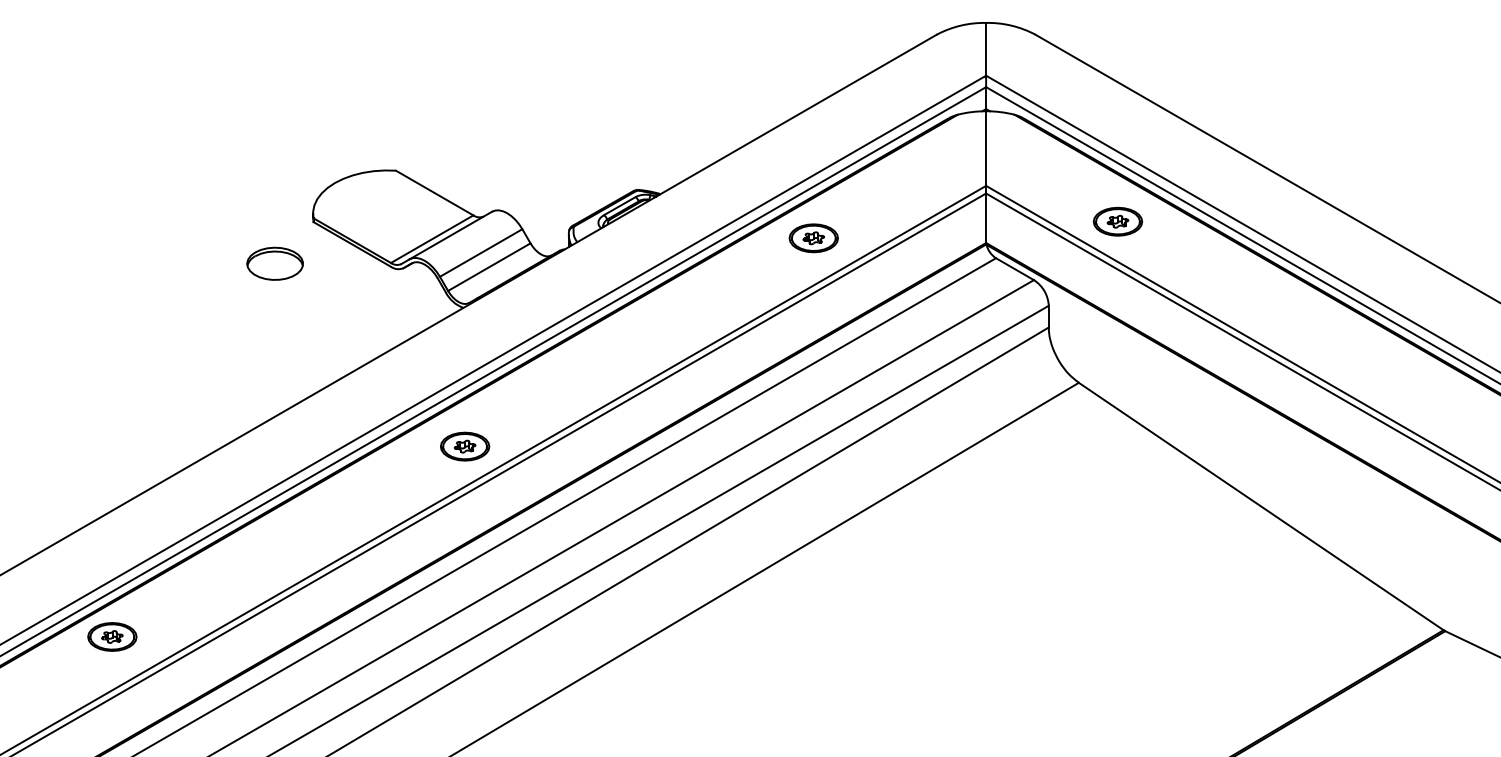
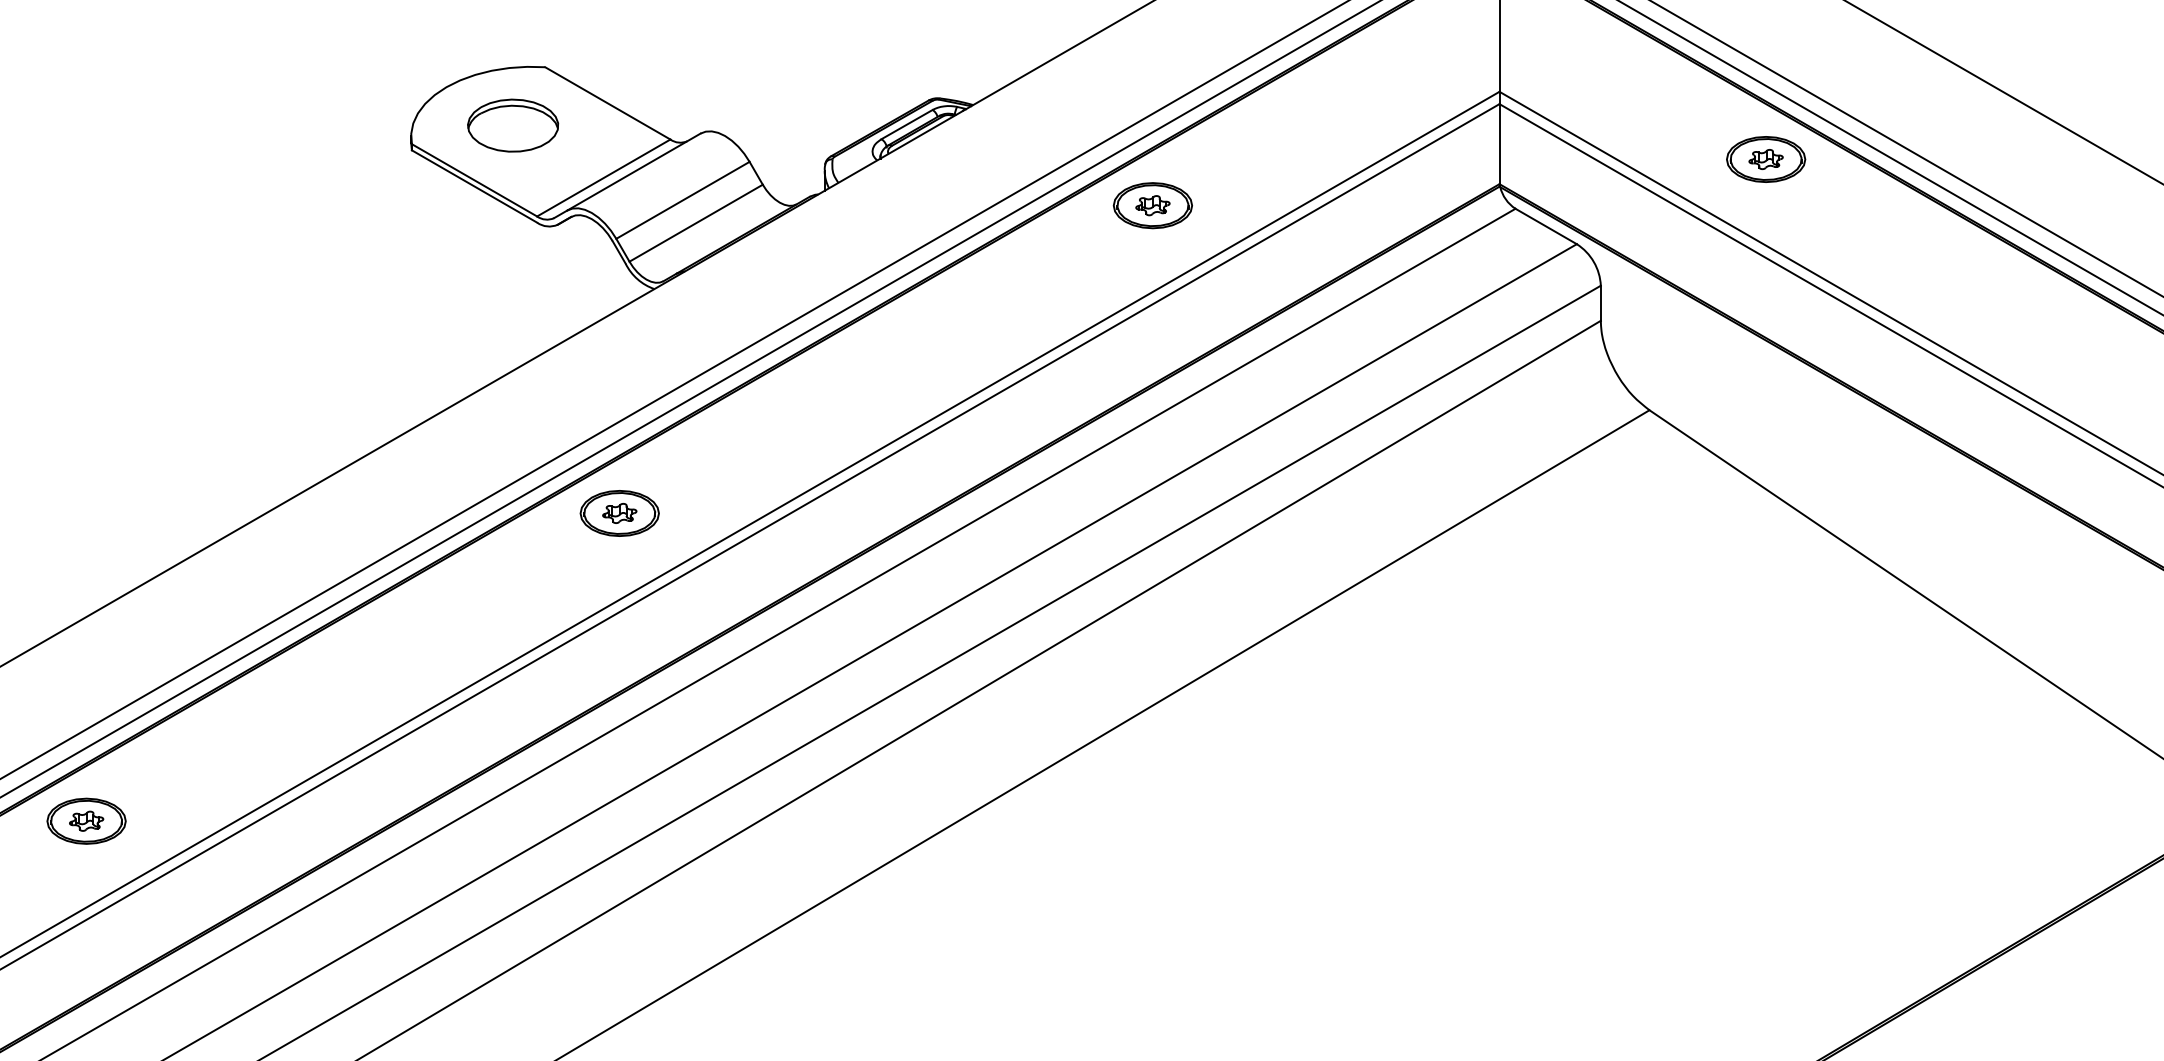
part: (1117, 221) -> (1765, 159), moved
part: (813, 238) -> (1152, 205), moved
part: (274, 263) -> (512, 125), moved
part: (465, 446) -> (620, 513), moved

